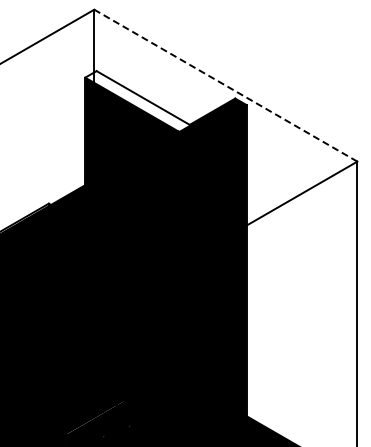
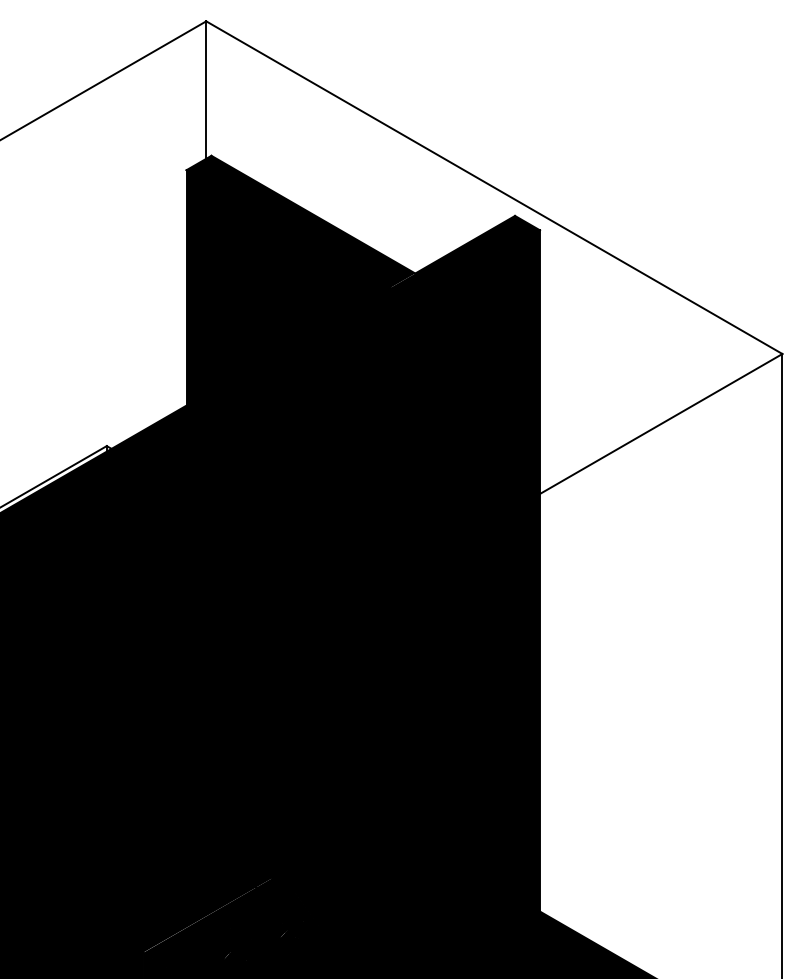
line: (225, 85) -> (493, 187), dashed -> solid
fill: (137, 101) -> (300, 222), added

